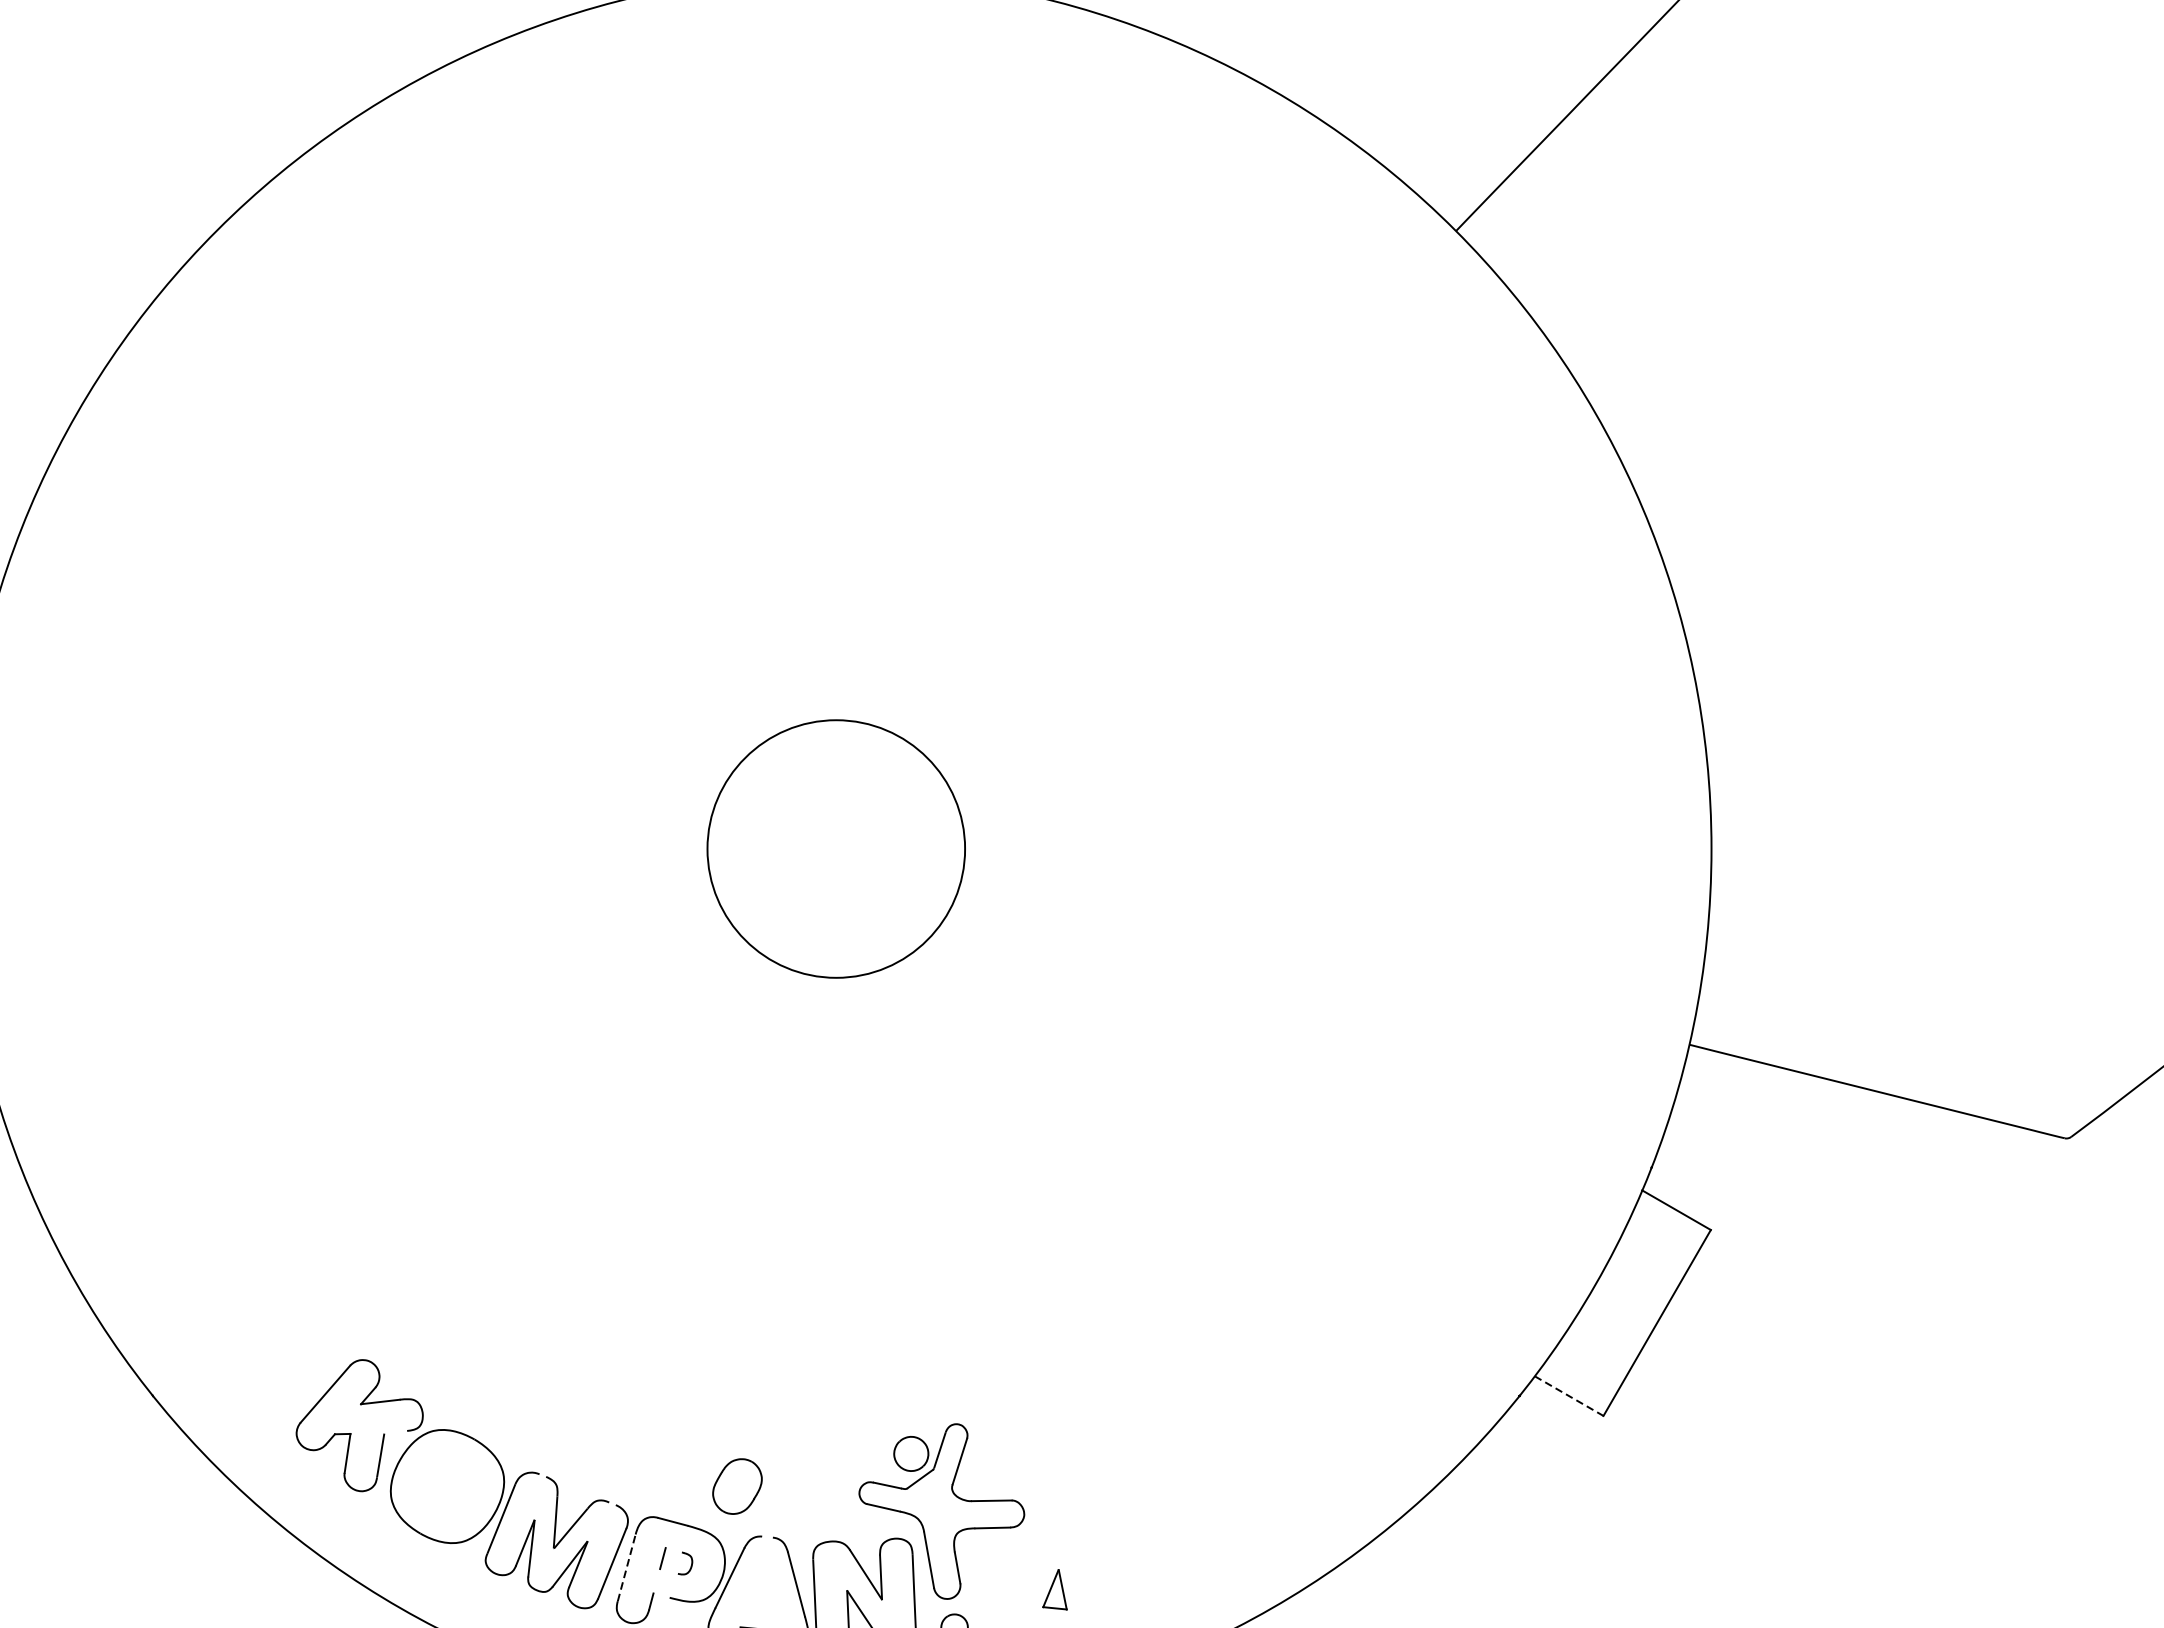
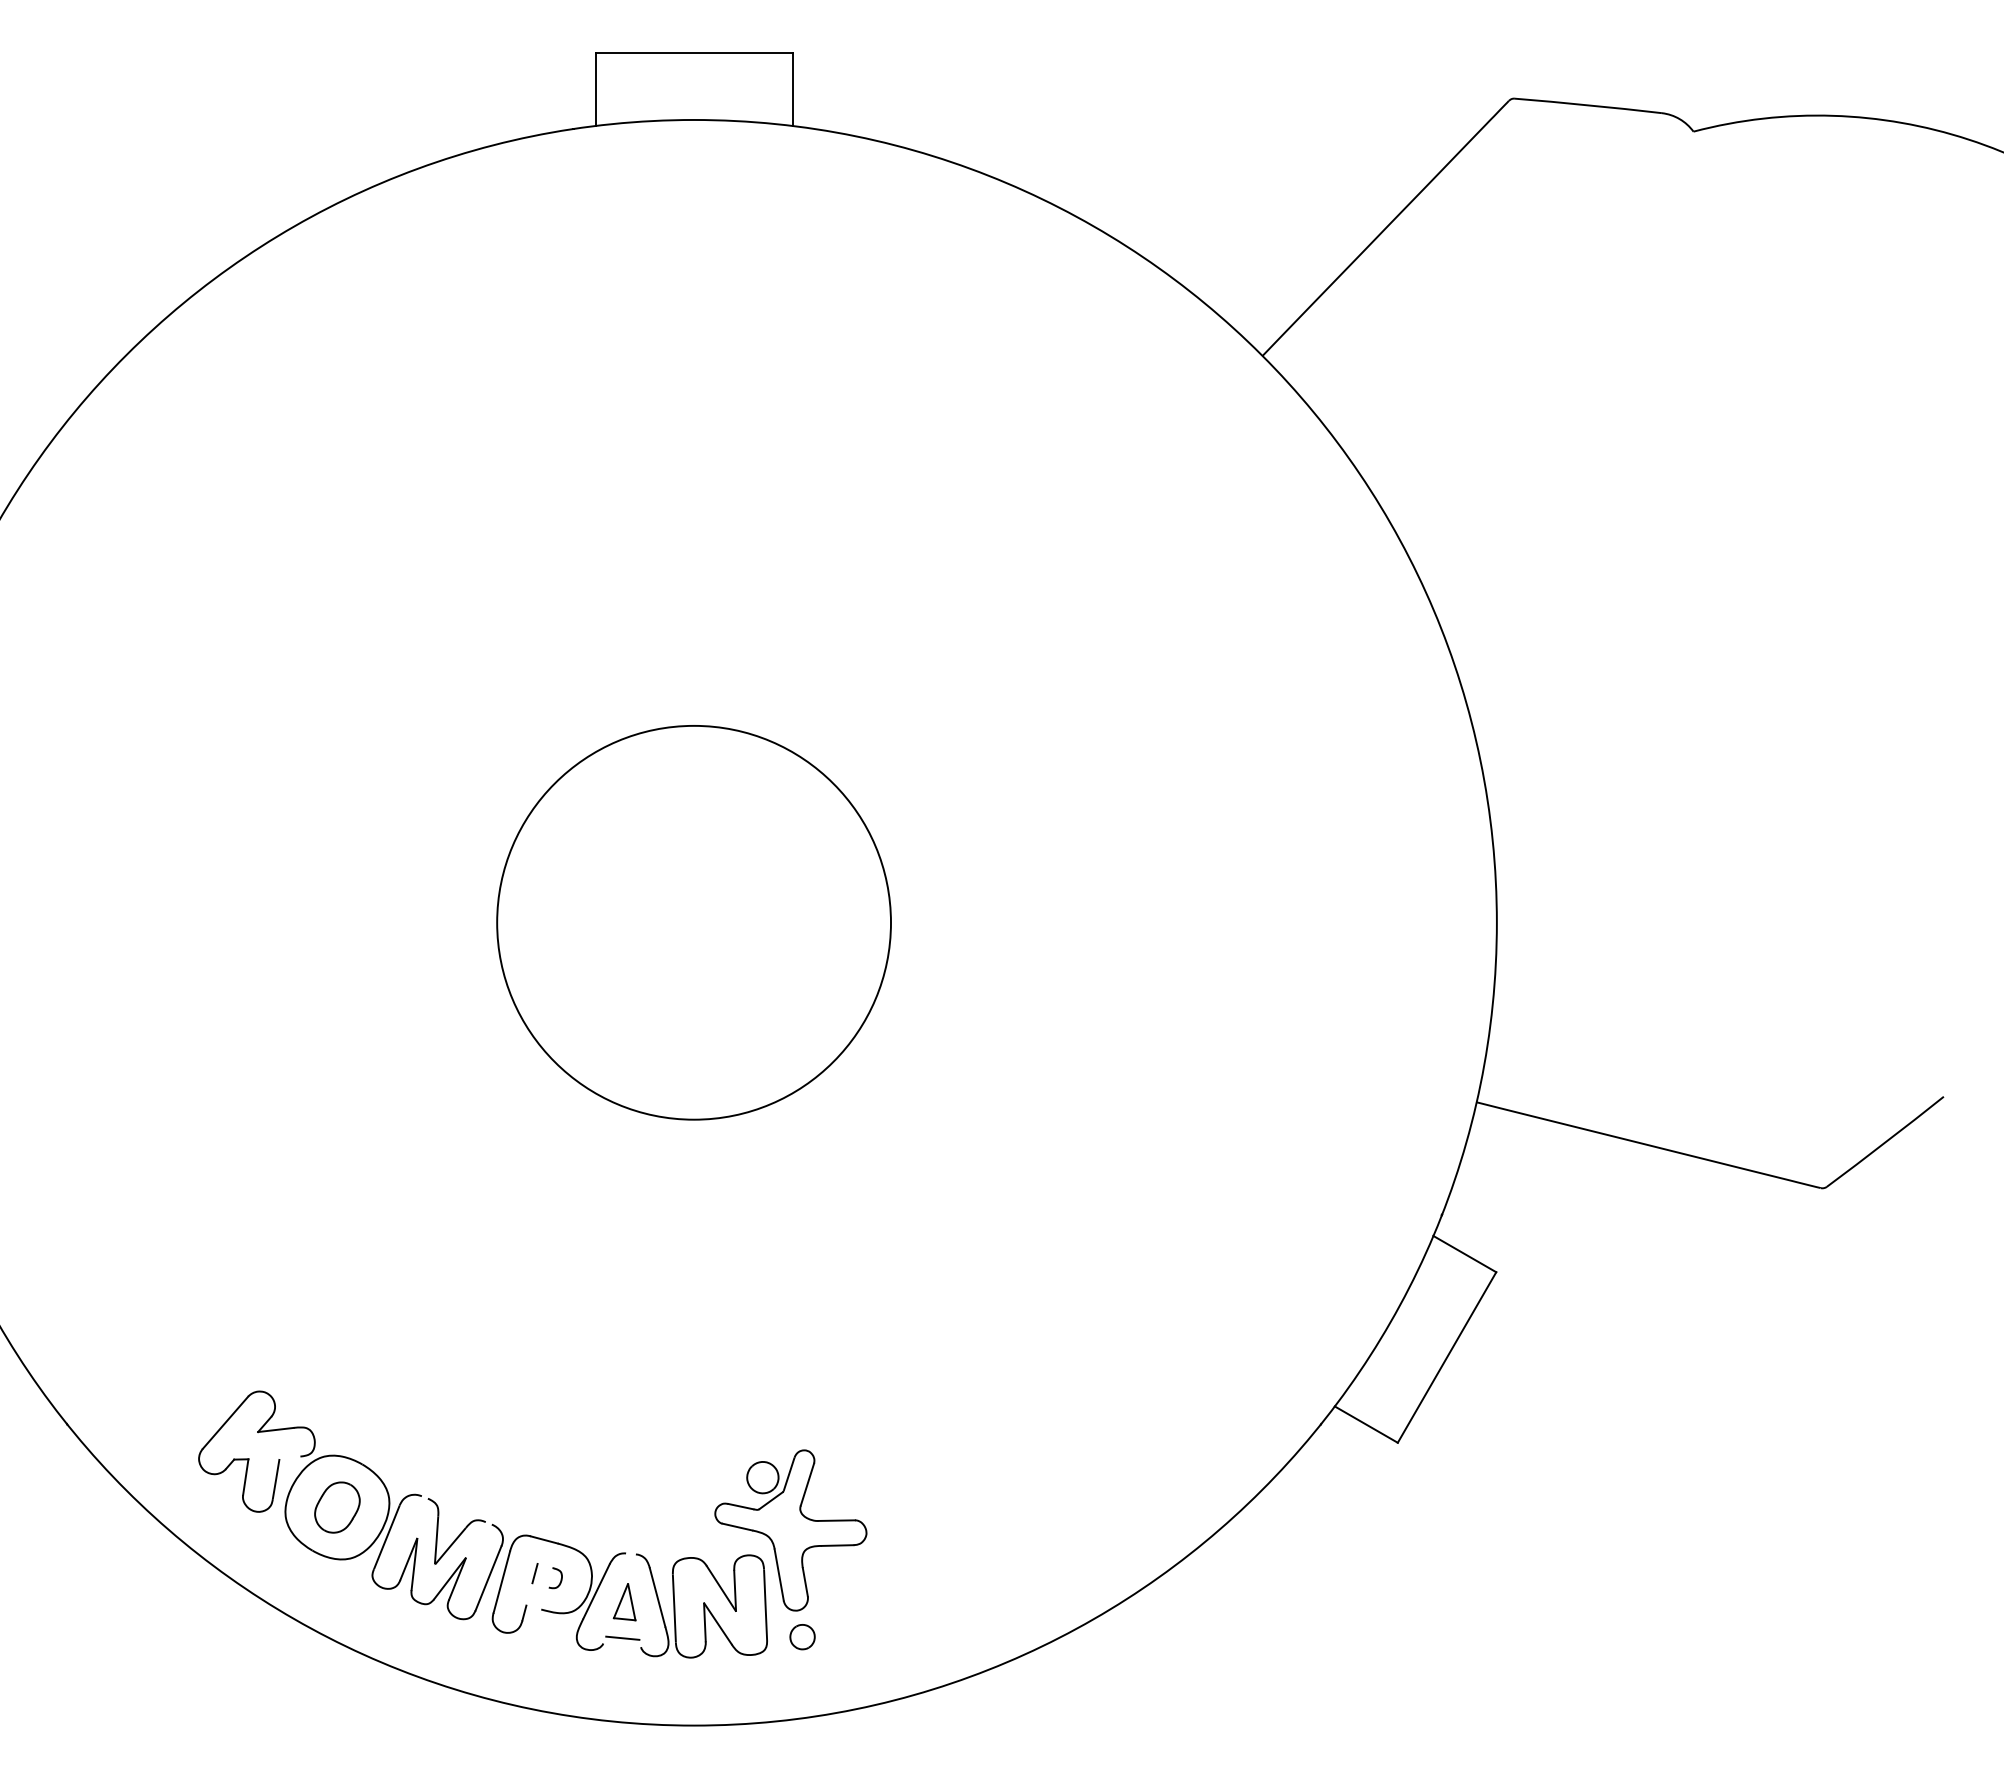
circle: (836, 848) -> (694, 922), size x1.67
line: (1569, 1396) -> (1366, 1424), dashed -> solid
part: (737, 1486) -> (337, 1507), moved
line: (626, 1568) -> (501, 1582), dashed -> solid
part: (1054, 1590) -> (624, 1602), moved

